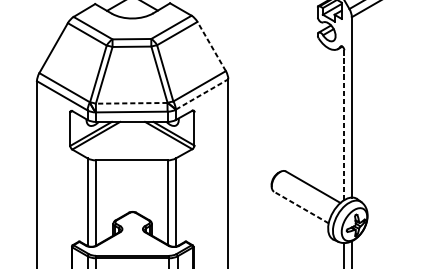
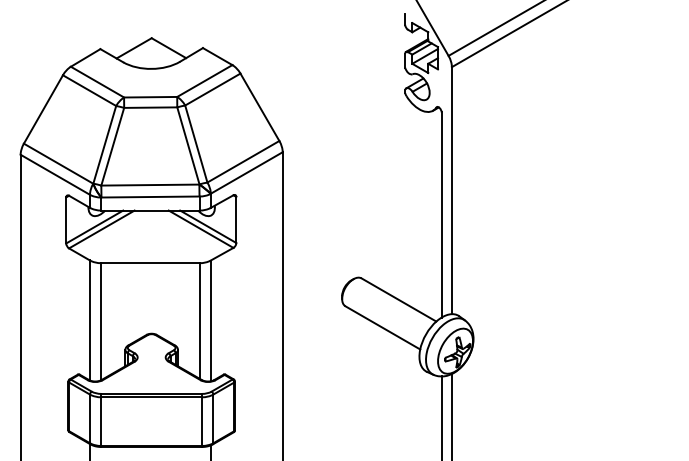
line: (211, 46) -> (259, 107), dashed -> solid
line: (202, 94) -> (247, 172), dashed -> solid
line: (131, 103) -> (149, 185), dashed -> solid
line: (344, 124) -> (441, 214), dashed -> solid
line: (301, 207) -> (382, 327), dashed -> solid

